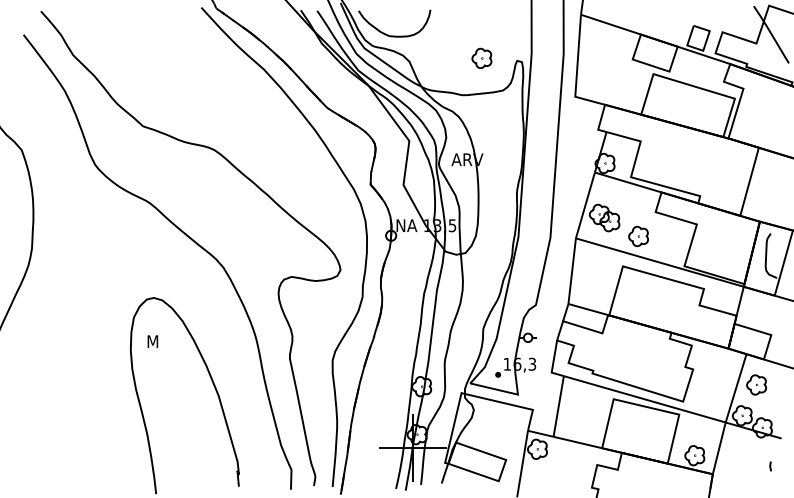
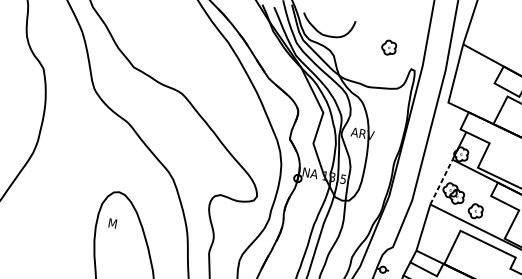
part: (481, 57) -> (388, 47), moved
line: (585, 204) -> (441, 181), solid -> dashed

